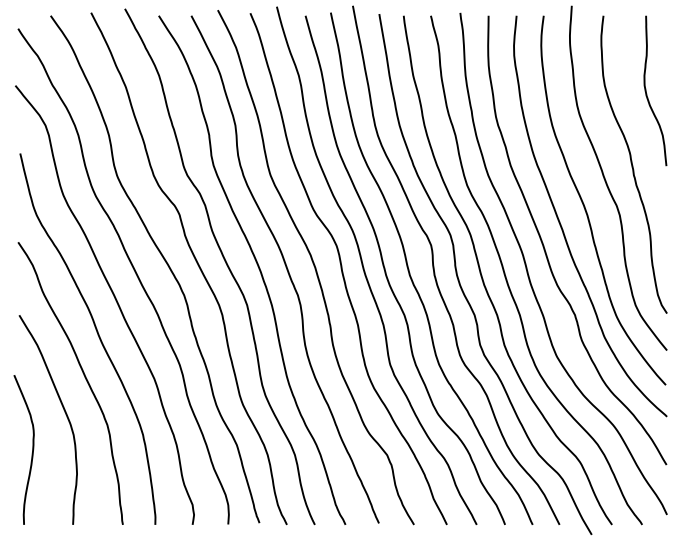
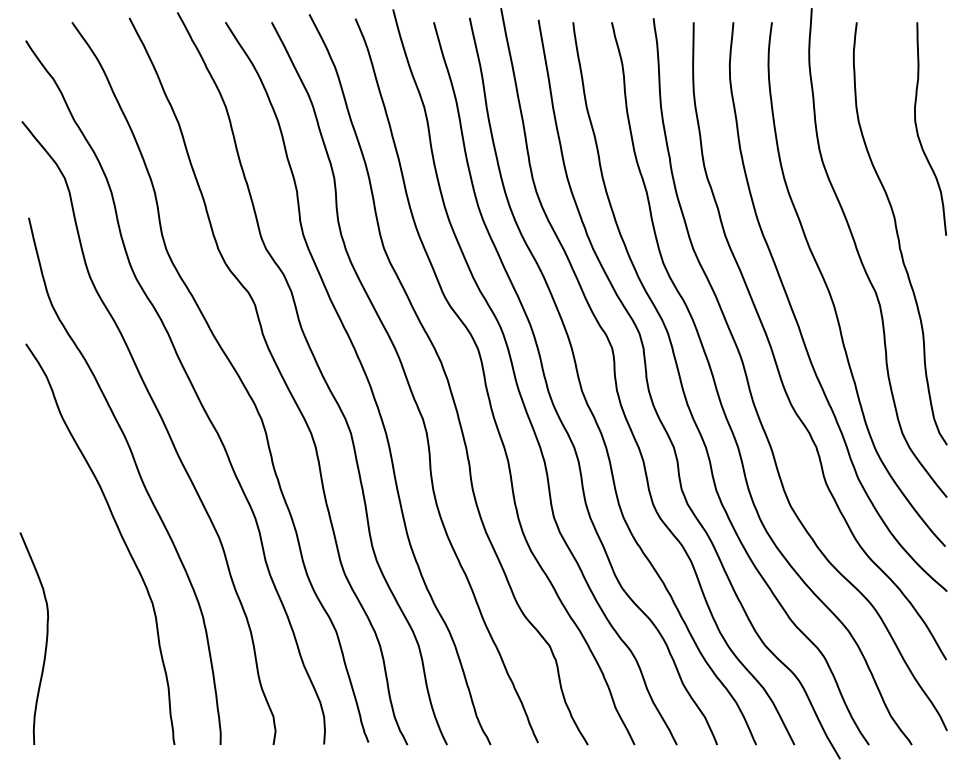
curve: (63, 410) -> (90, 582), removed

